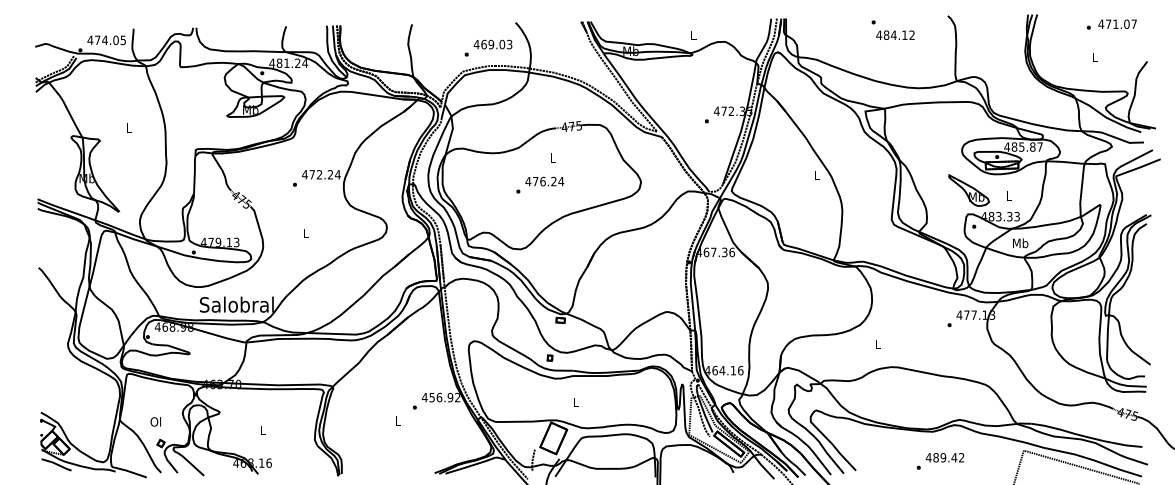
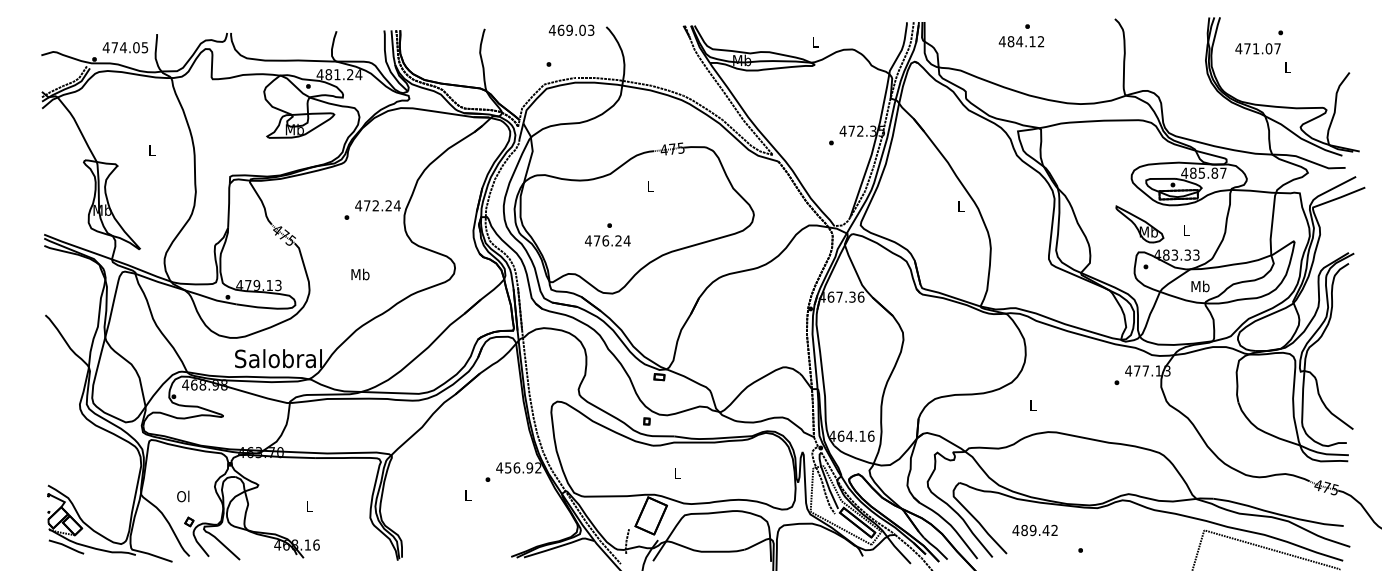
text: (1117, 23) -> (1257, 47), moved
text: (895, 34) -> (1021, 40), moved
text: (492, 44) -> (571, 30), moved
text: (544, 181) -> (607, 240), moved
text: (306, 232) -> (360, 273), L -> Mb
text: (944, 457) -> (1034, 530), moved

